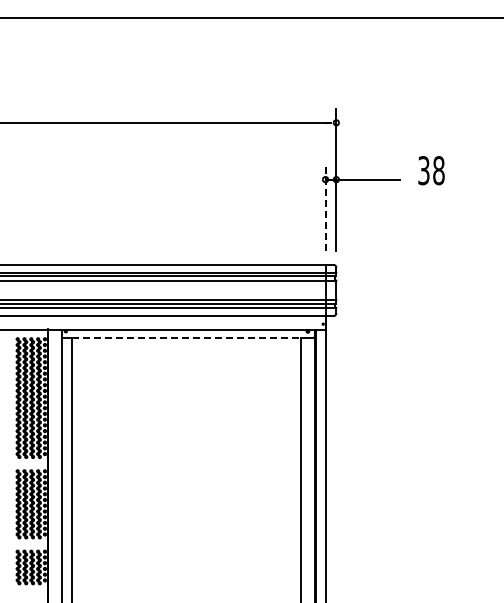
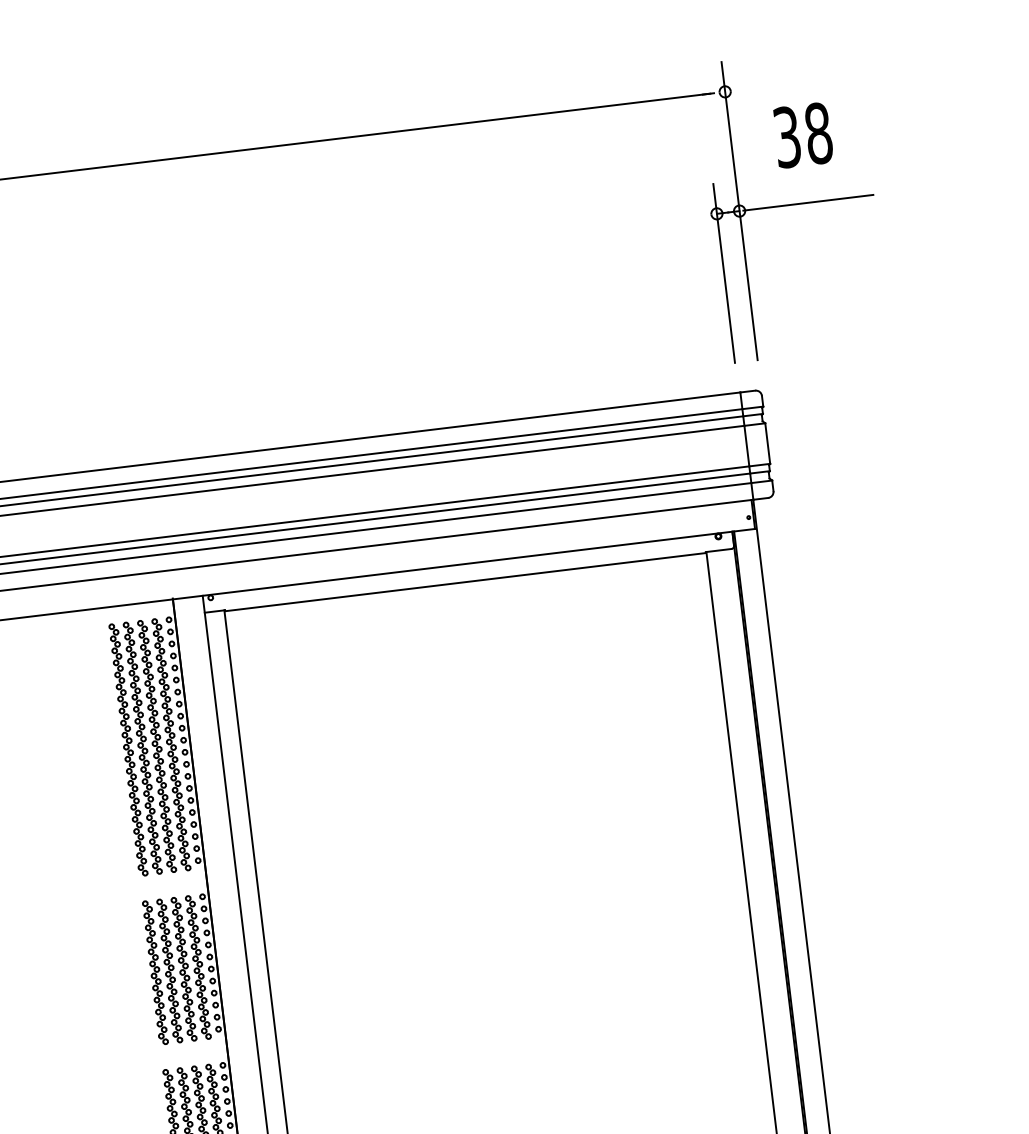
text: (431, 170) -> (803, 135), moved
line: (325, 208) -> (724, 274), dashed -> solid
line: (186, 338) -> (465, 582), dashed -> solid

